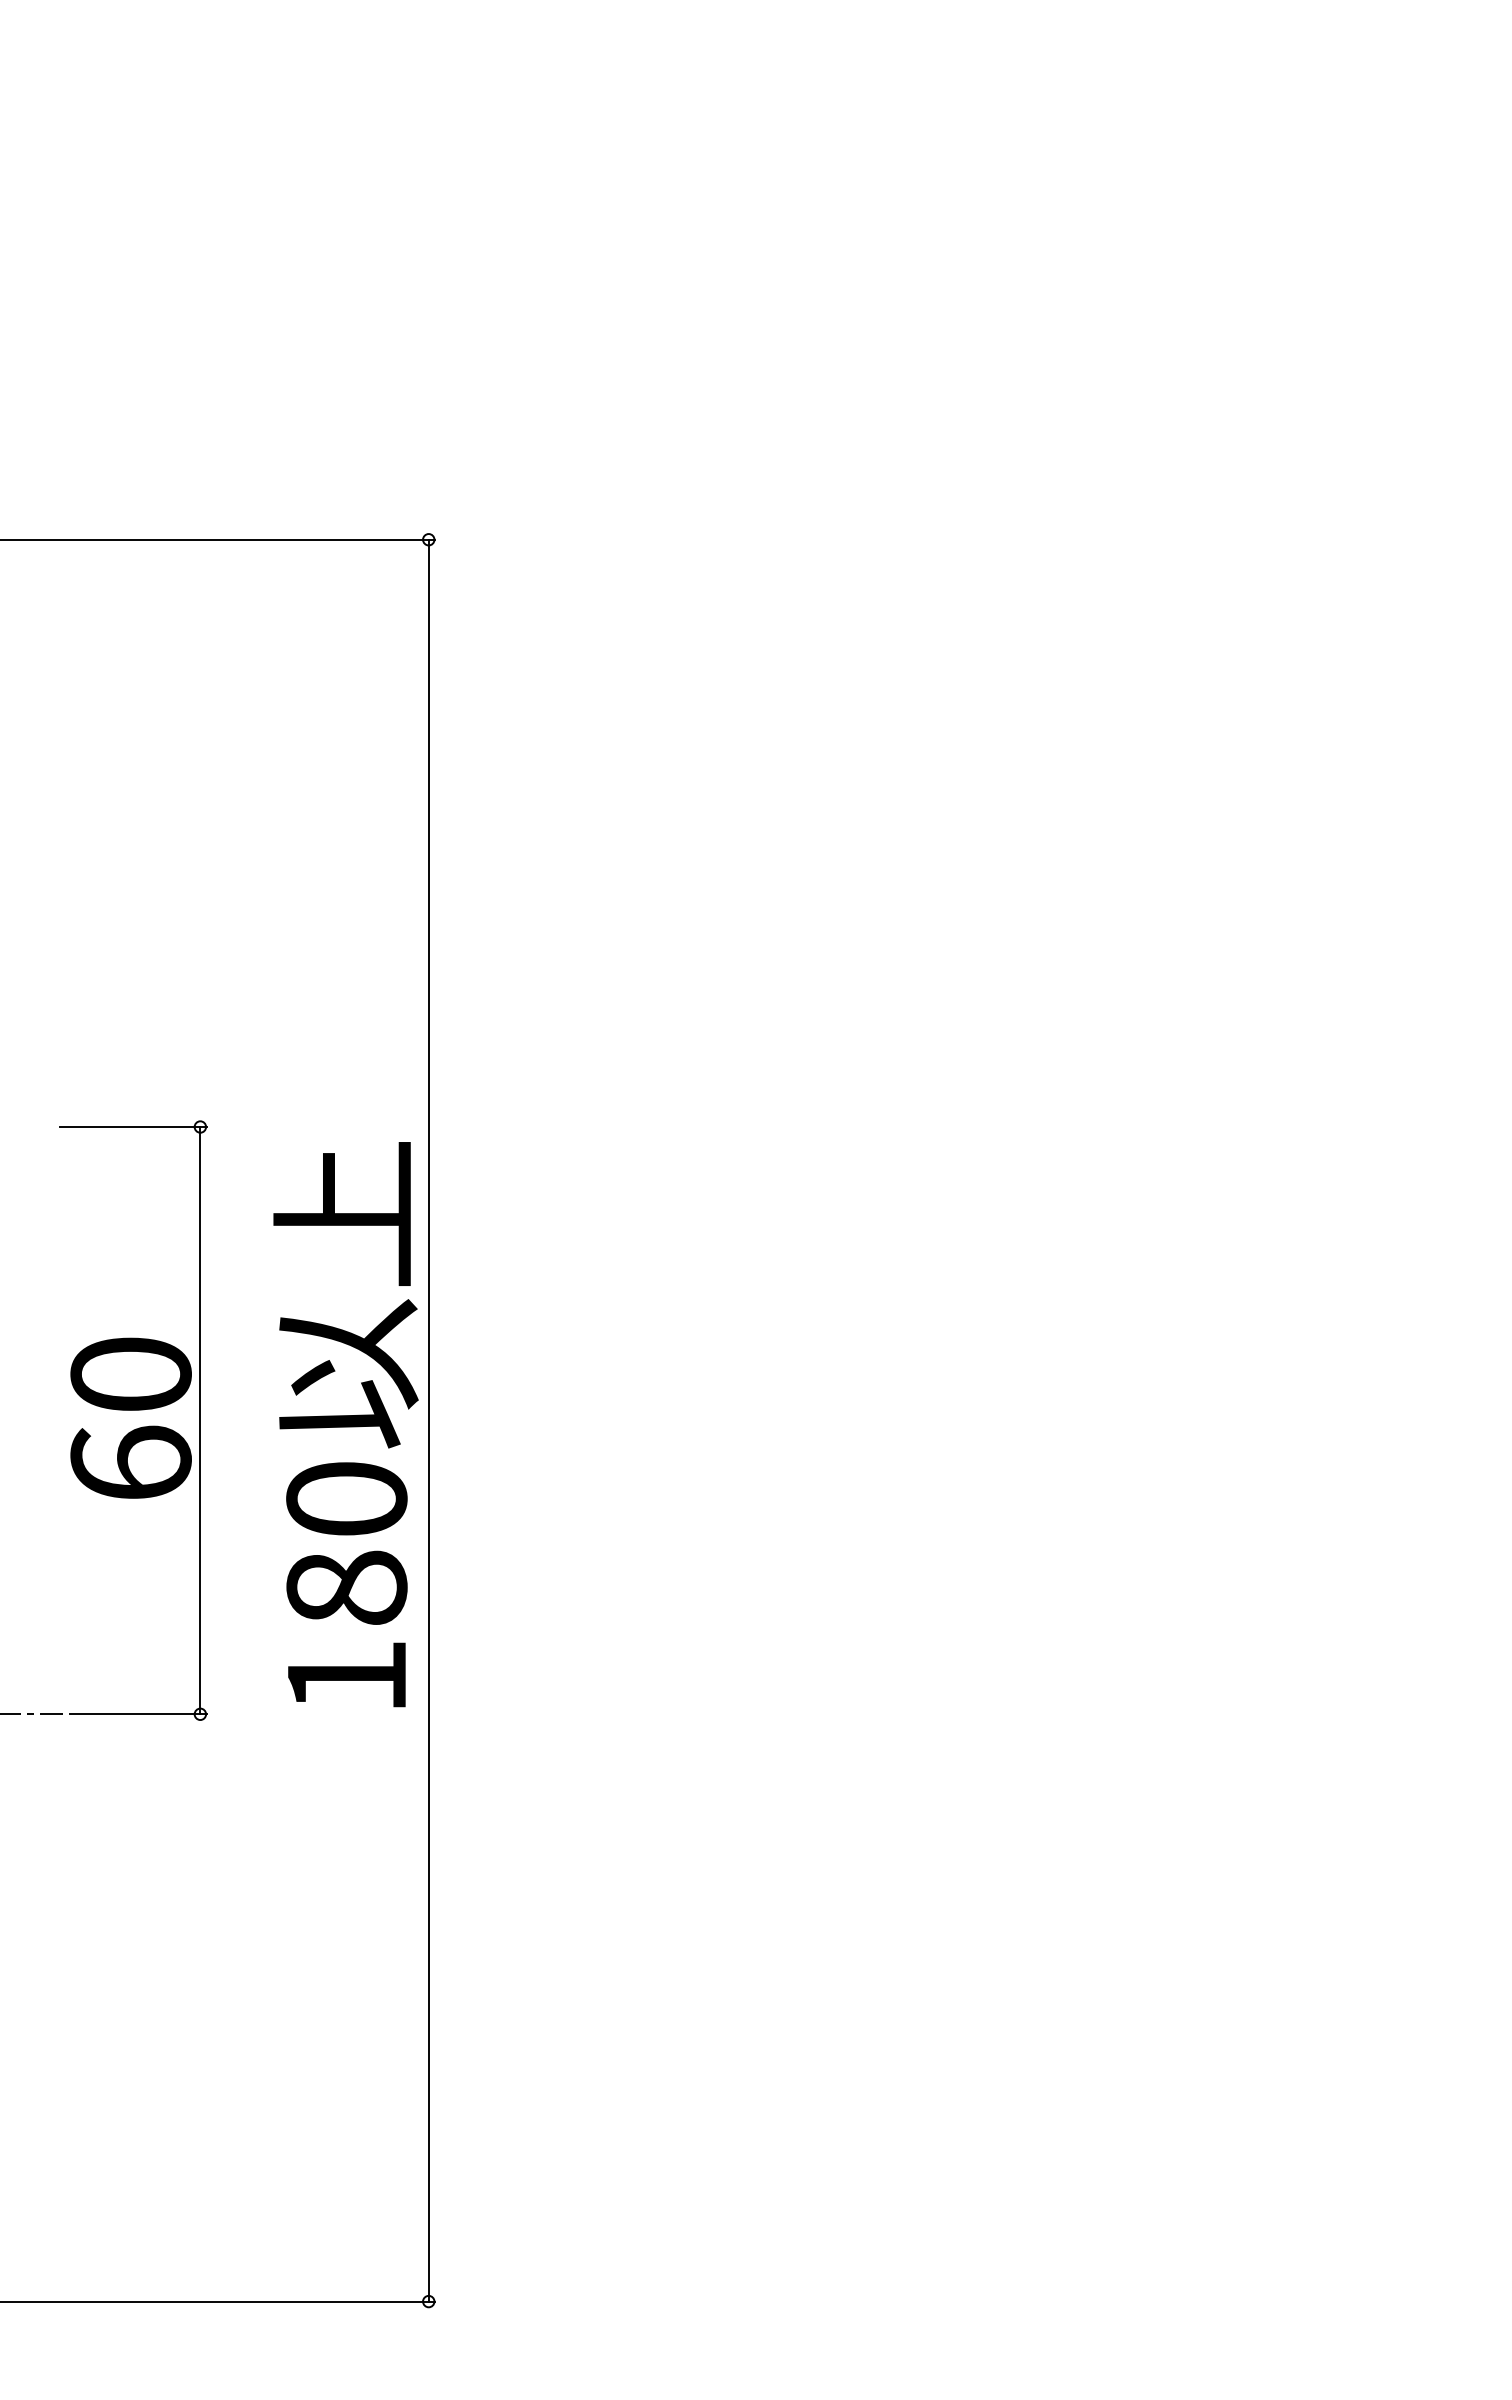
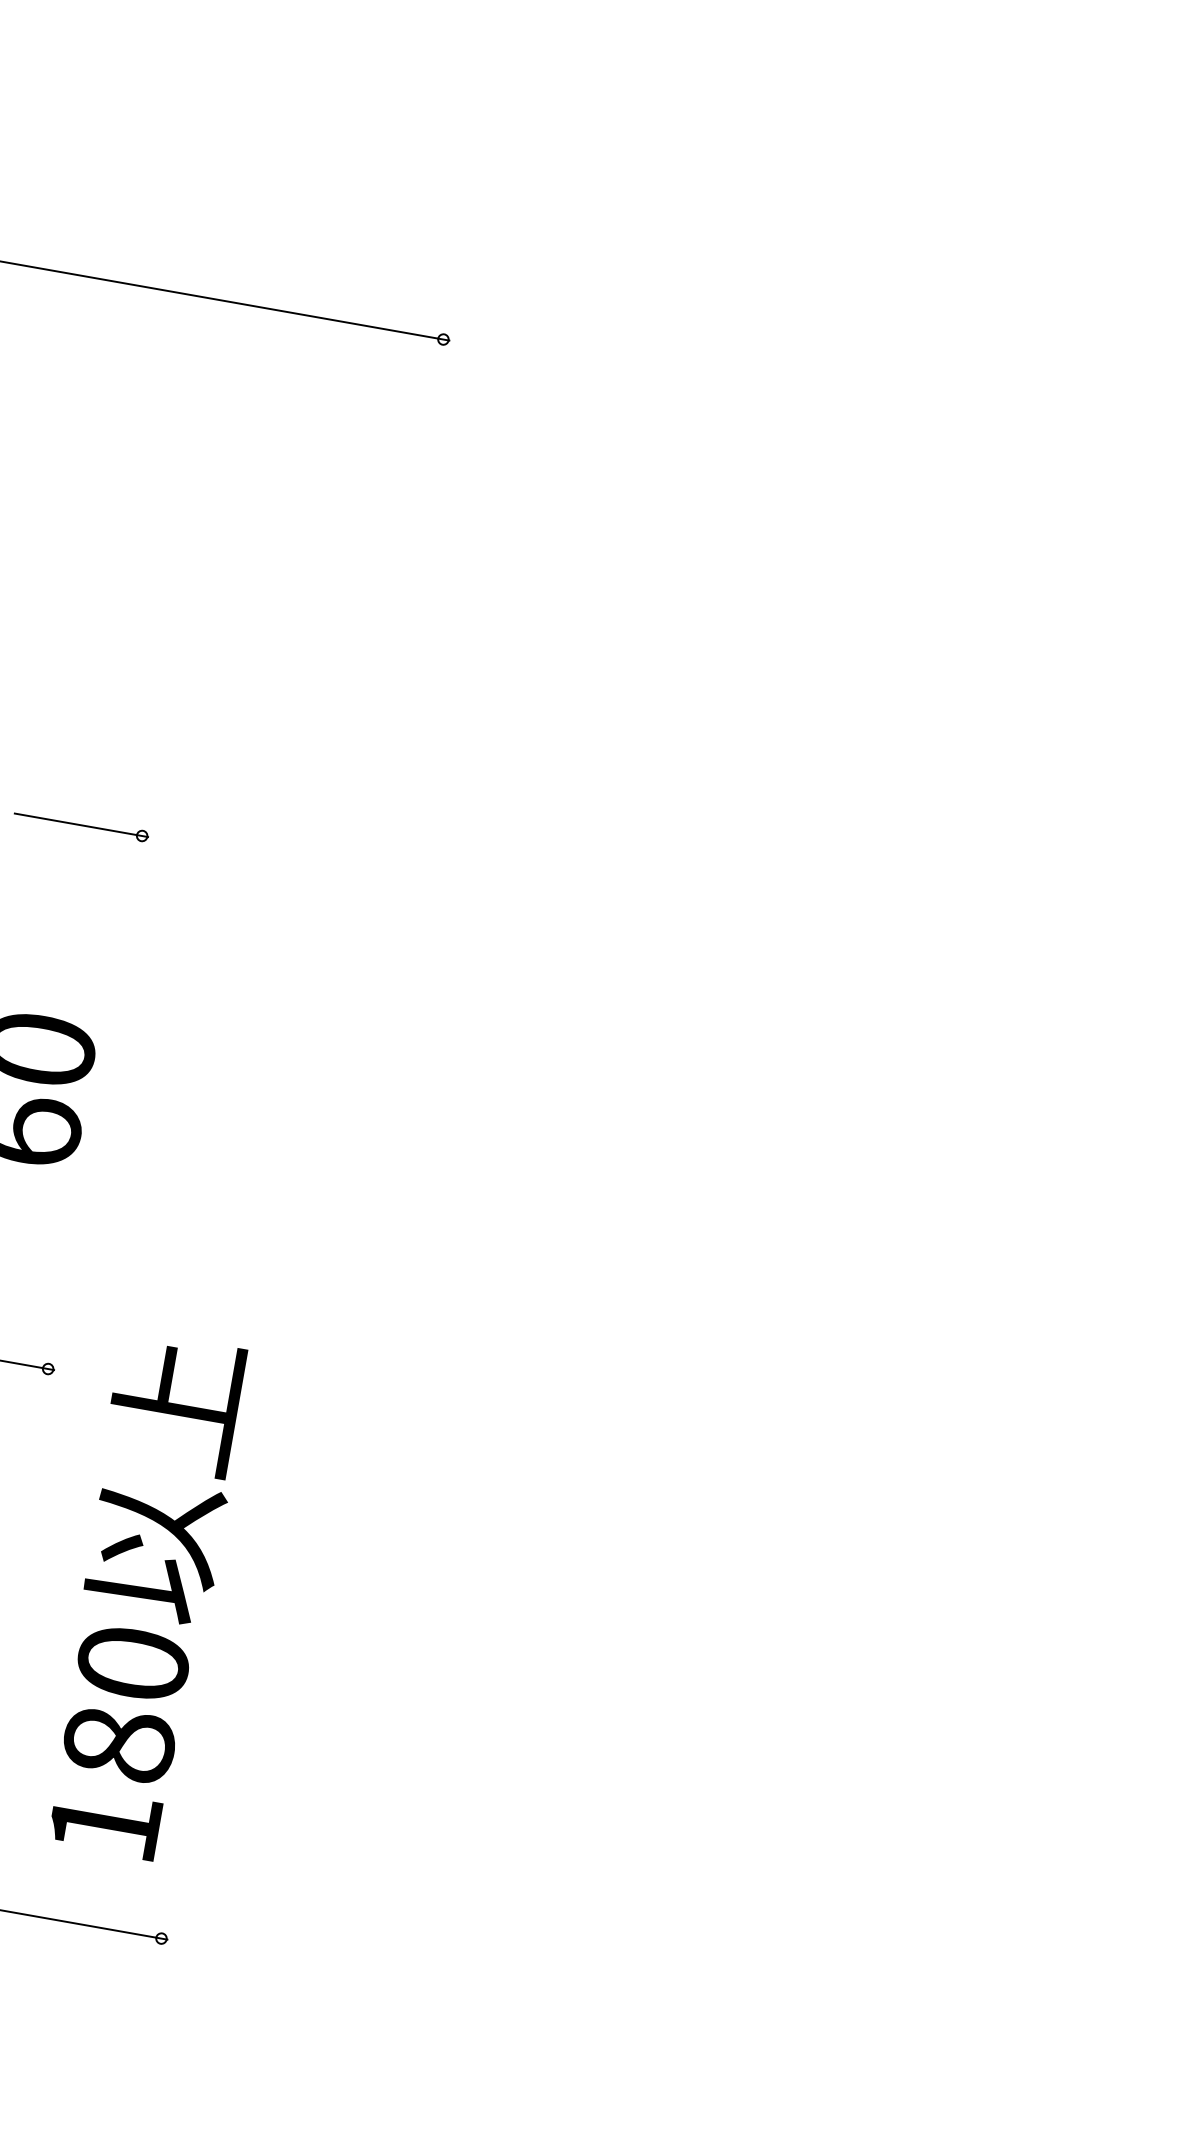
line: (200, 1420) -> (95, 1102), removed
line: (428, 1420) -> (302, 1138), removed
text: (345, 1424) -> (144, 1595), moved

